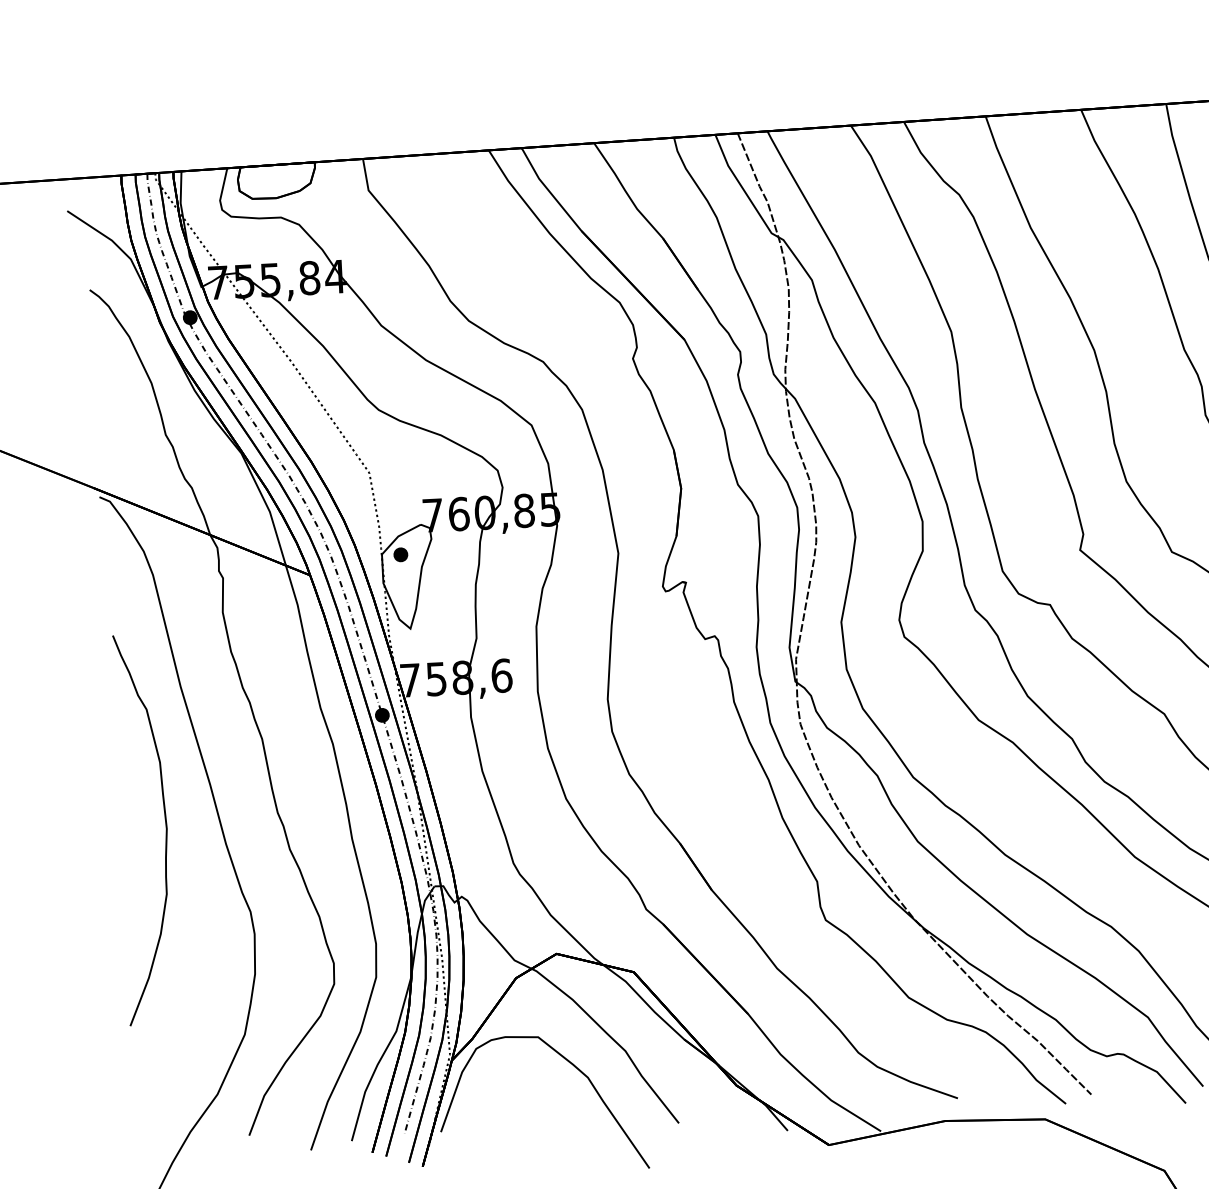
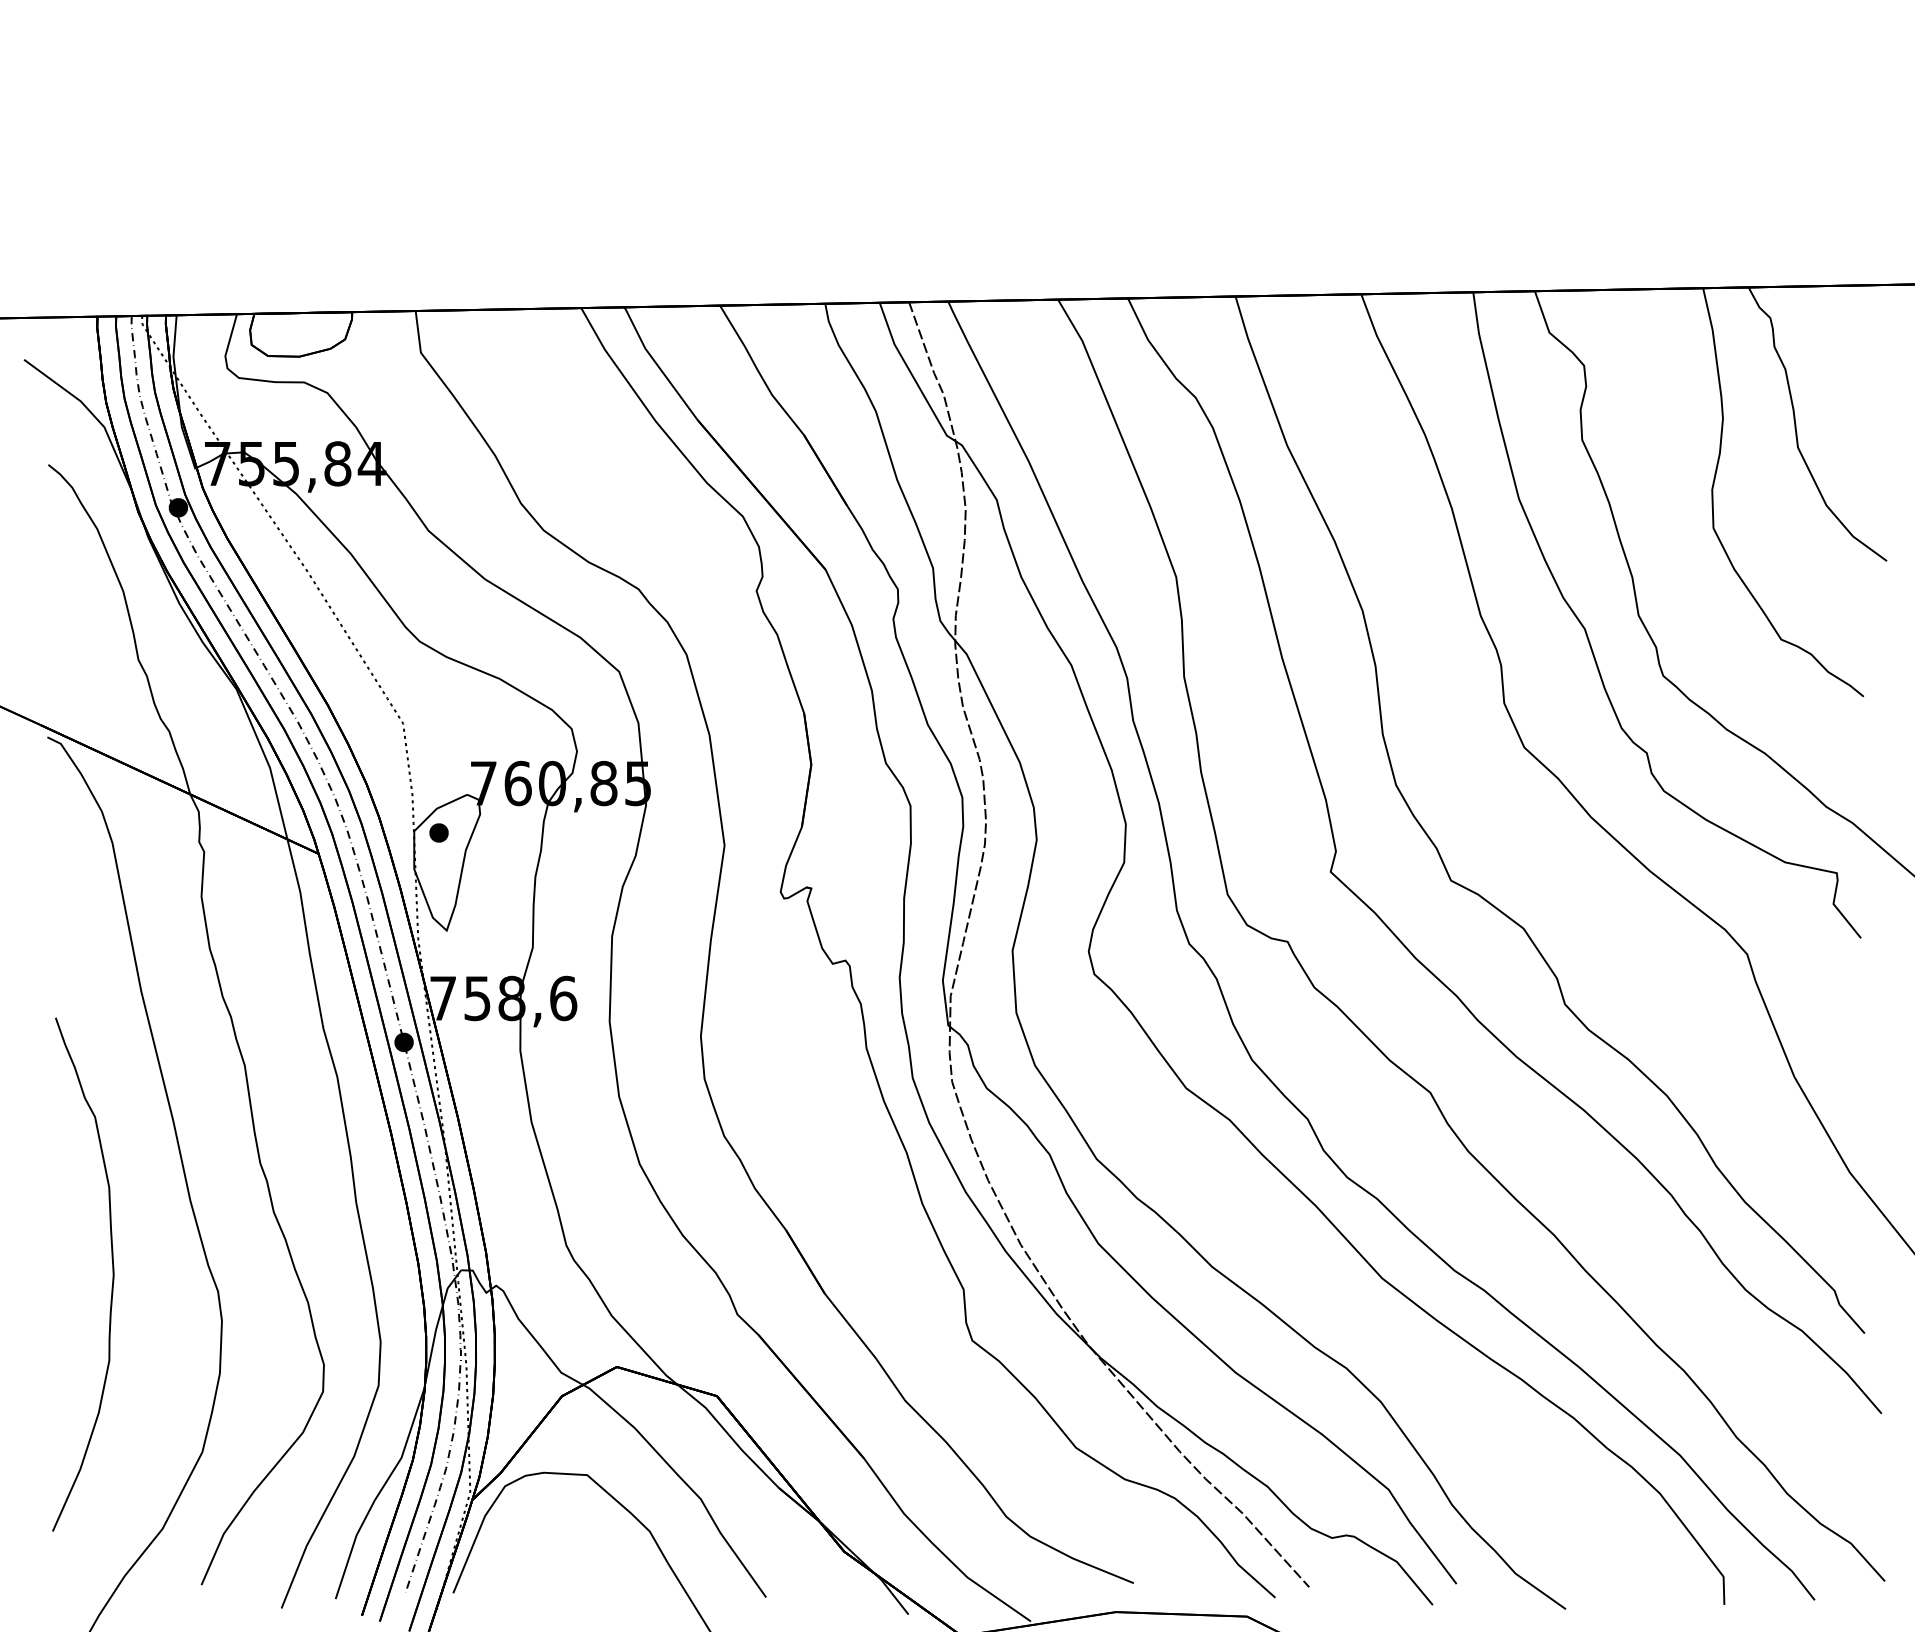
curve: (165, 828) -> (112, 1274), moved

